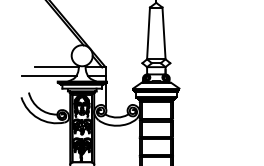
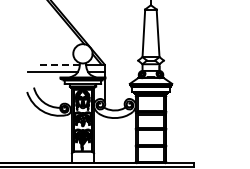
line: (56, 67) -> (59, 64), solid -> dashed

